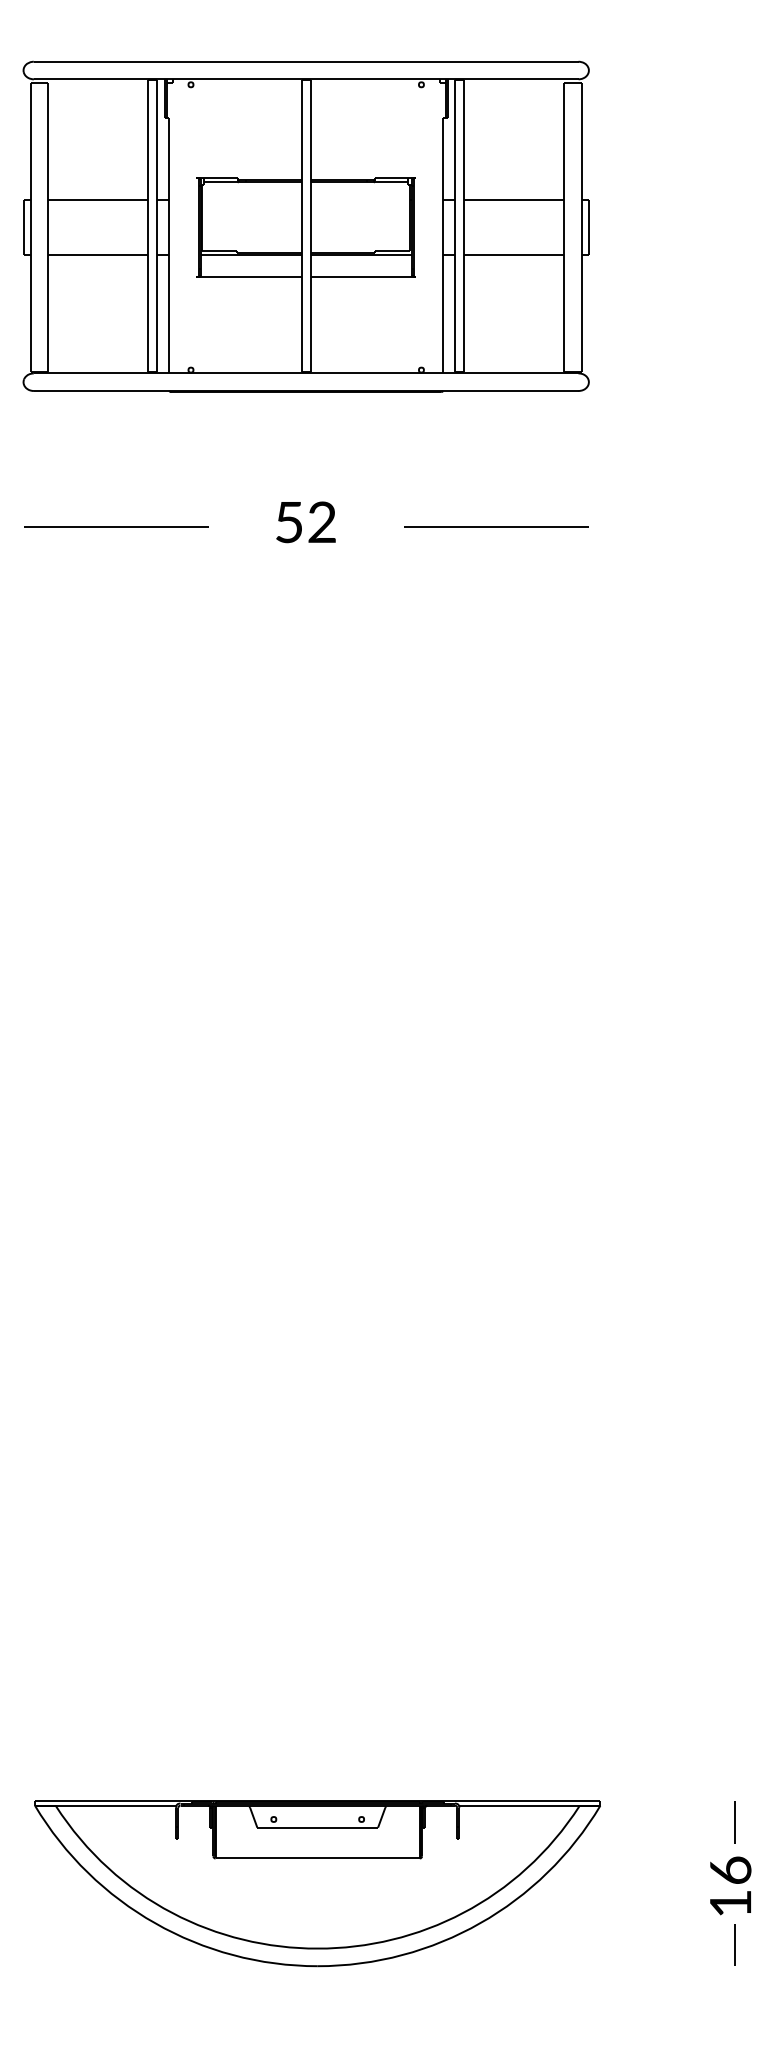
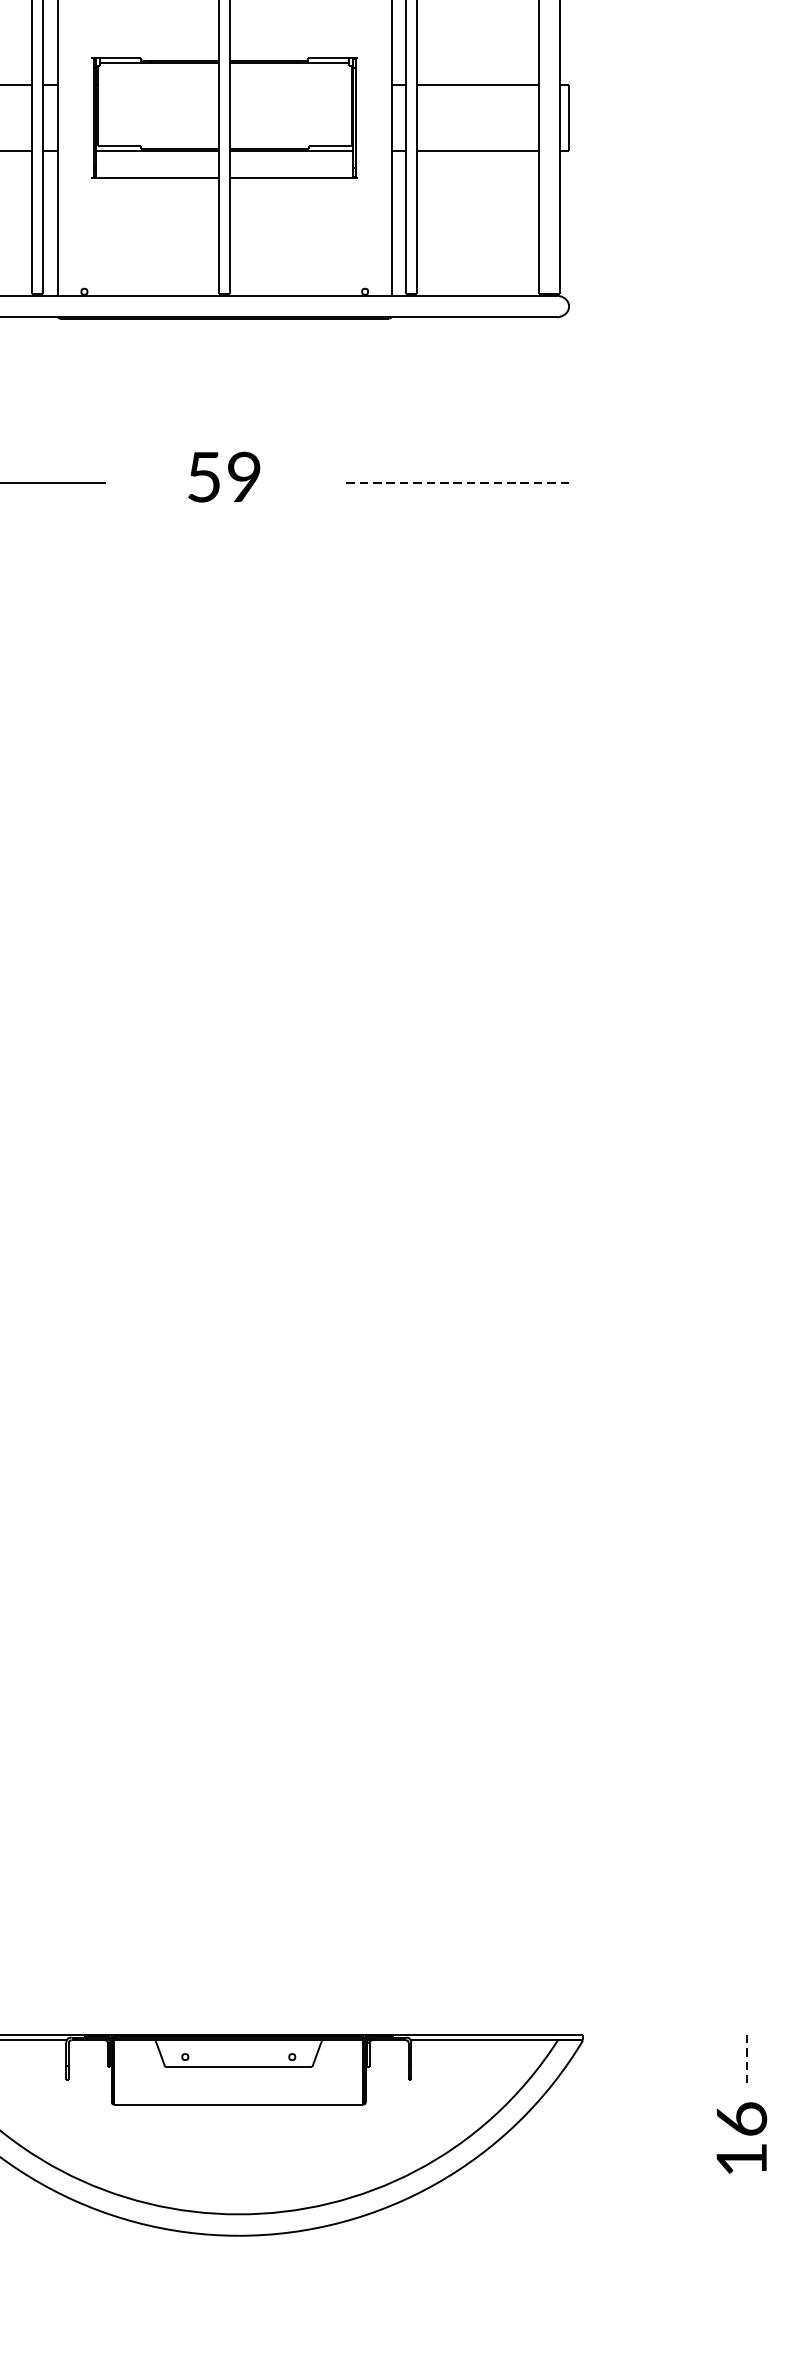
text: (321, 521) -> (243, 476), 52 -> 59
line: (496, 526) -> (456, 482), solid -> dashed
line: (735, 1822) -> (747, 2060), solid -> dashed
line: (734, 1944) -> (746, 2209), removed

